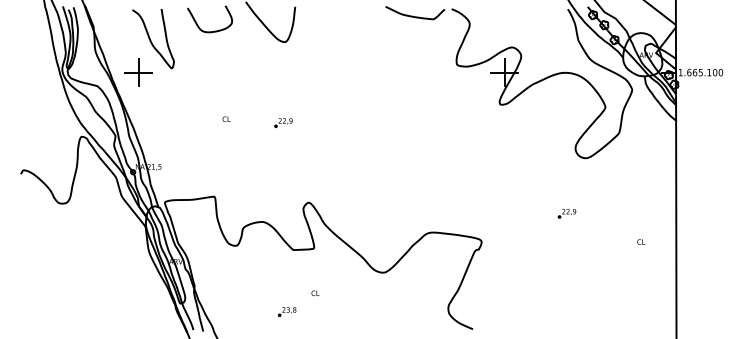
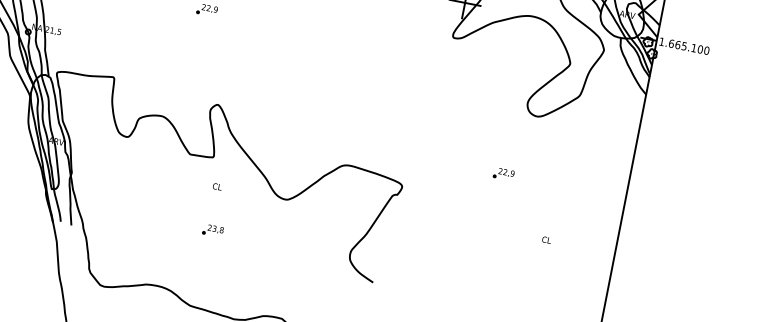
text: (641, 241) -> (547, 239), moved
text: (315, 292) -> (217, 185), moved
part: (287, 311) -> (213, 230), moved

